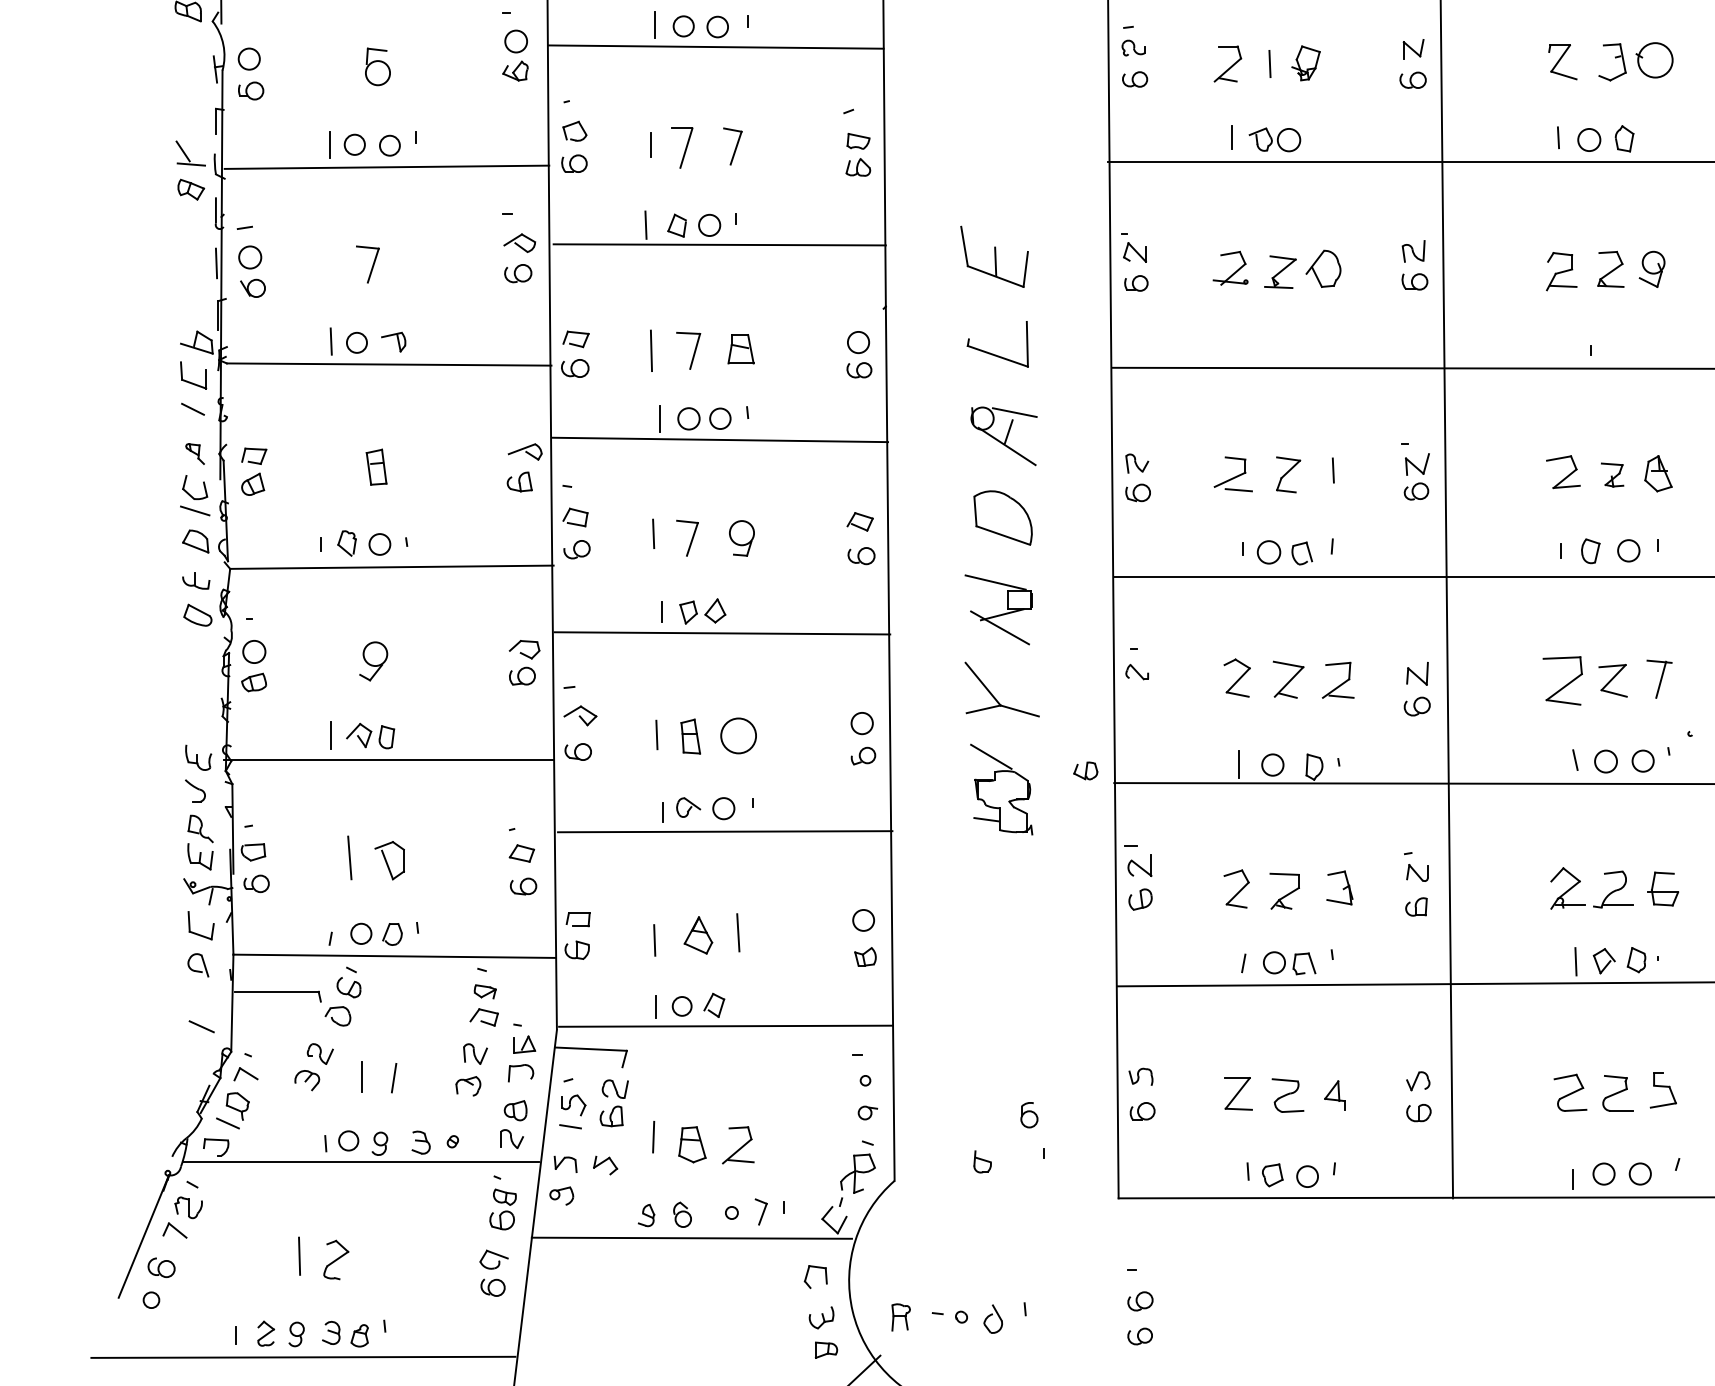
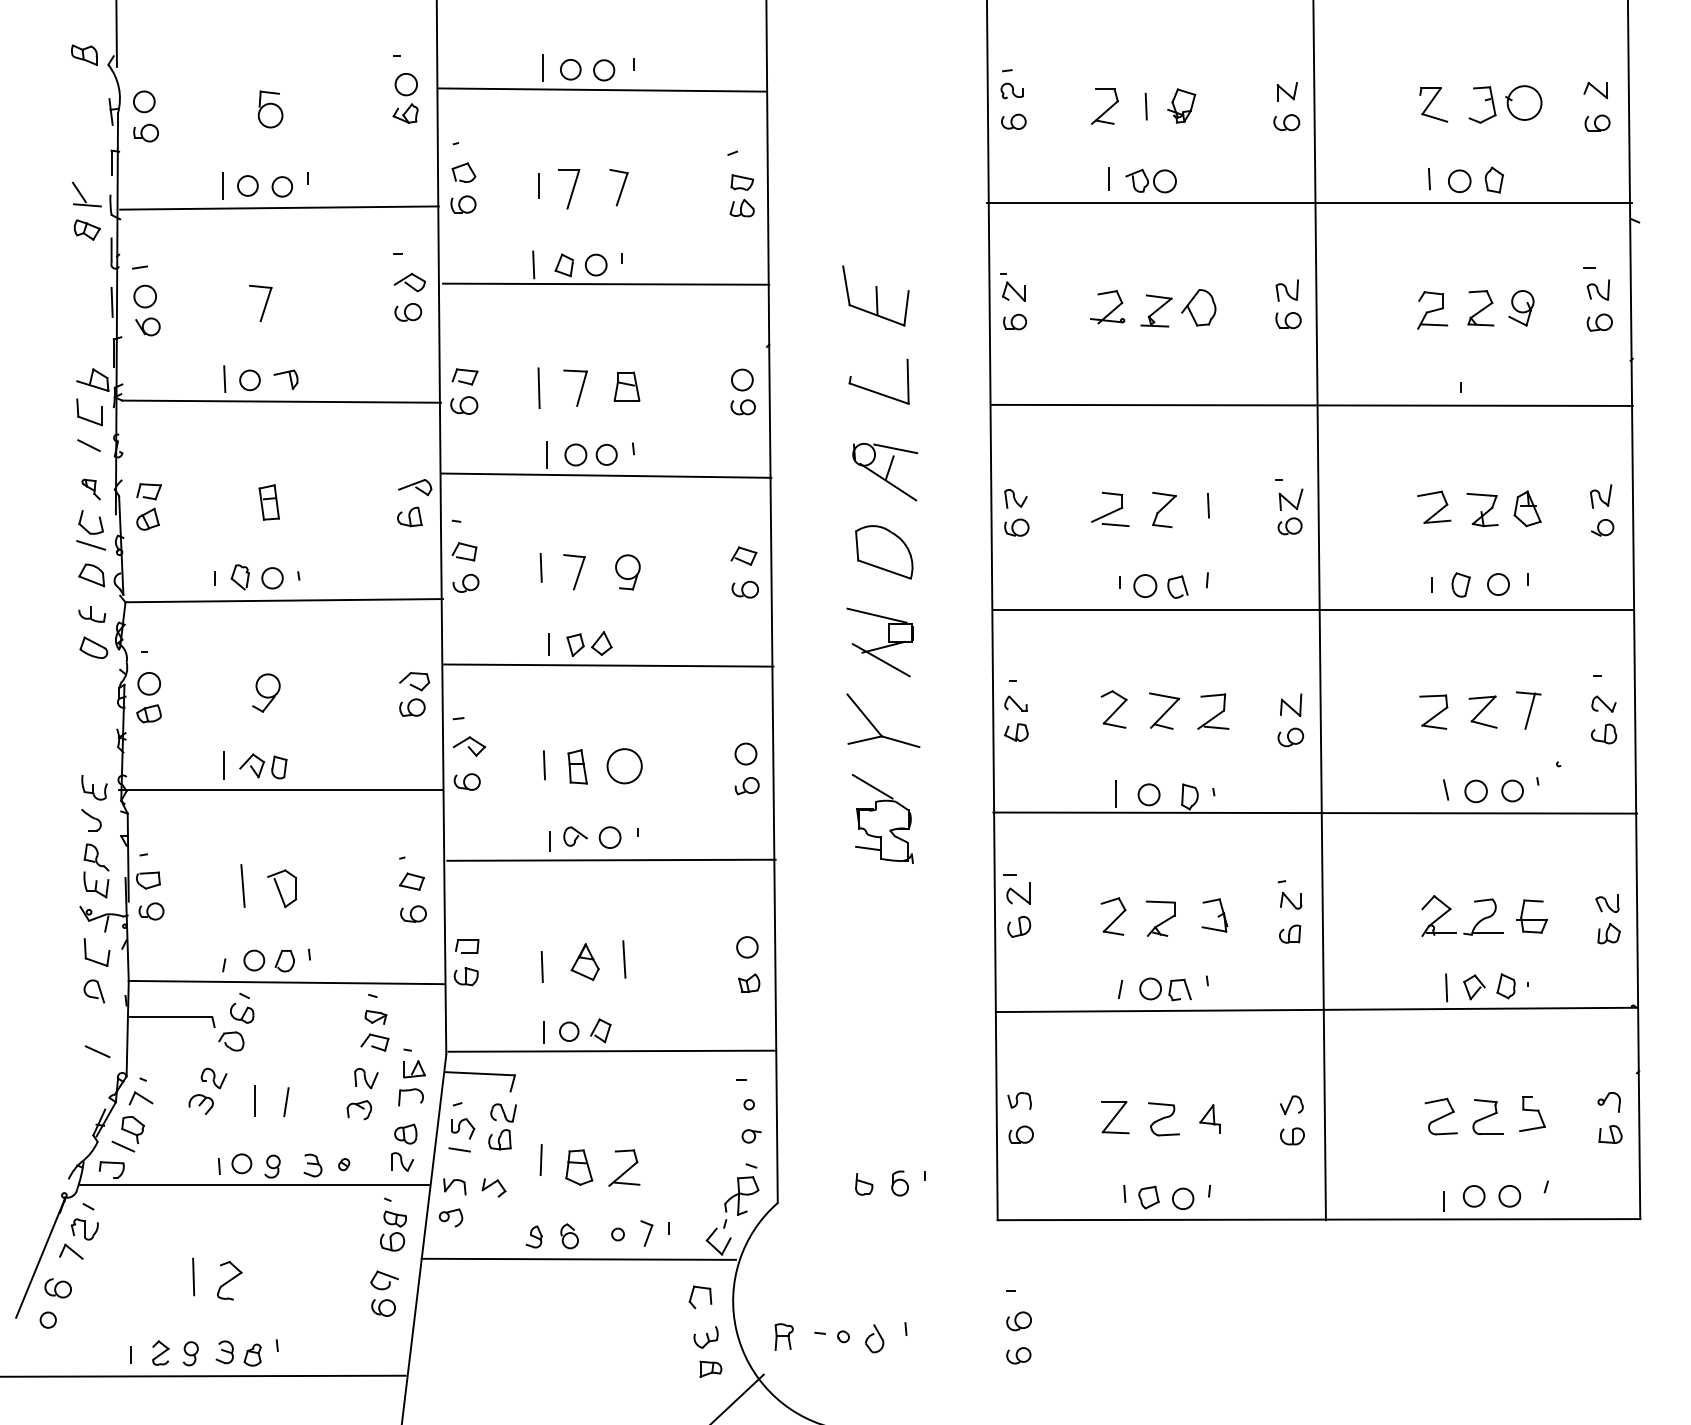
part: (1612, 475) -> (1482, 510), size x1.43
part: (1562, 680) -> (1433, 711), size x0.71
part: (1085, 770) -> (1016, 732), moved
part: (1028, 1115) -> (899, 1183), moved

